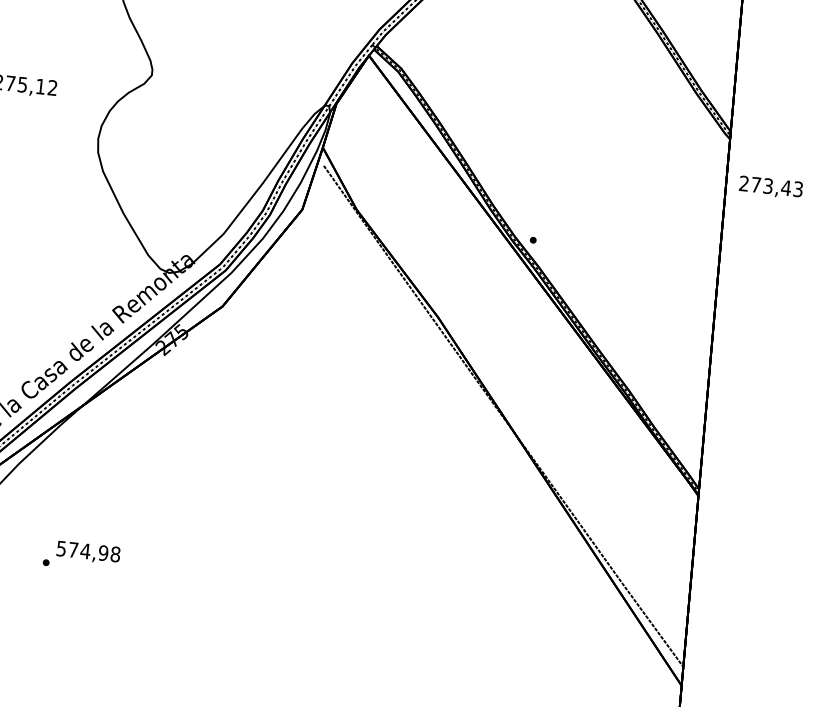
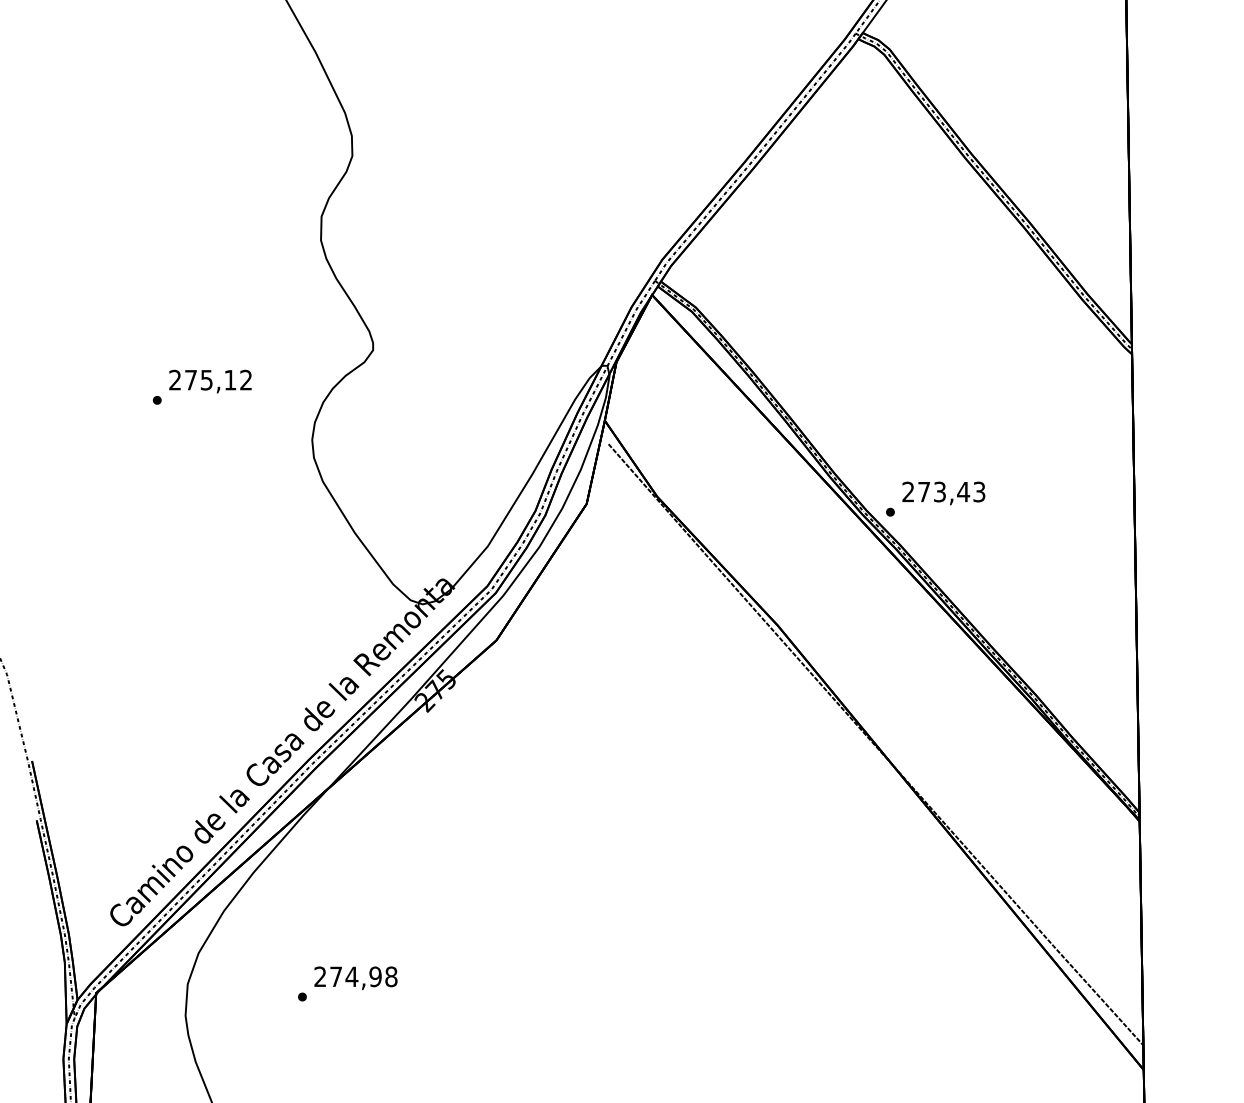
text: (770, 187) -> (943, 493), moved
text: (61, 548) -> (320, 976), 574,98 -> 274,98

